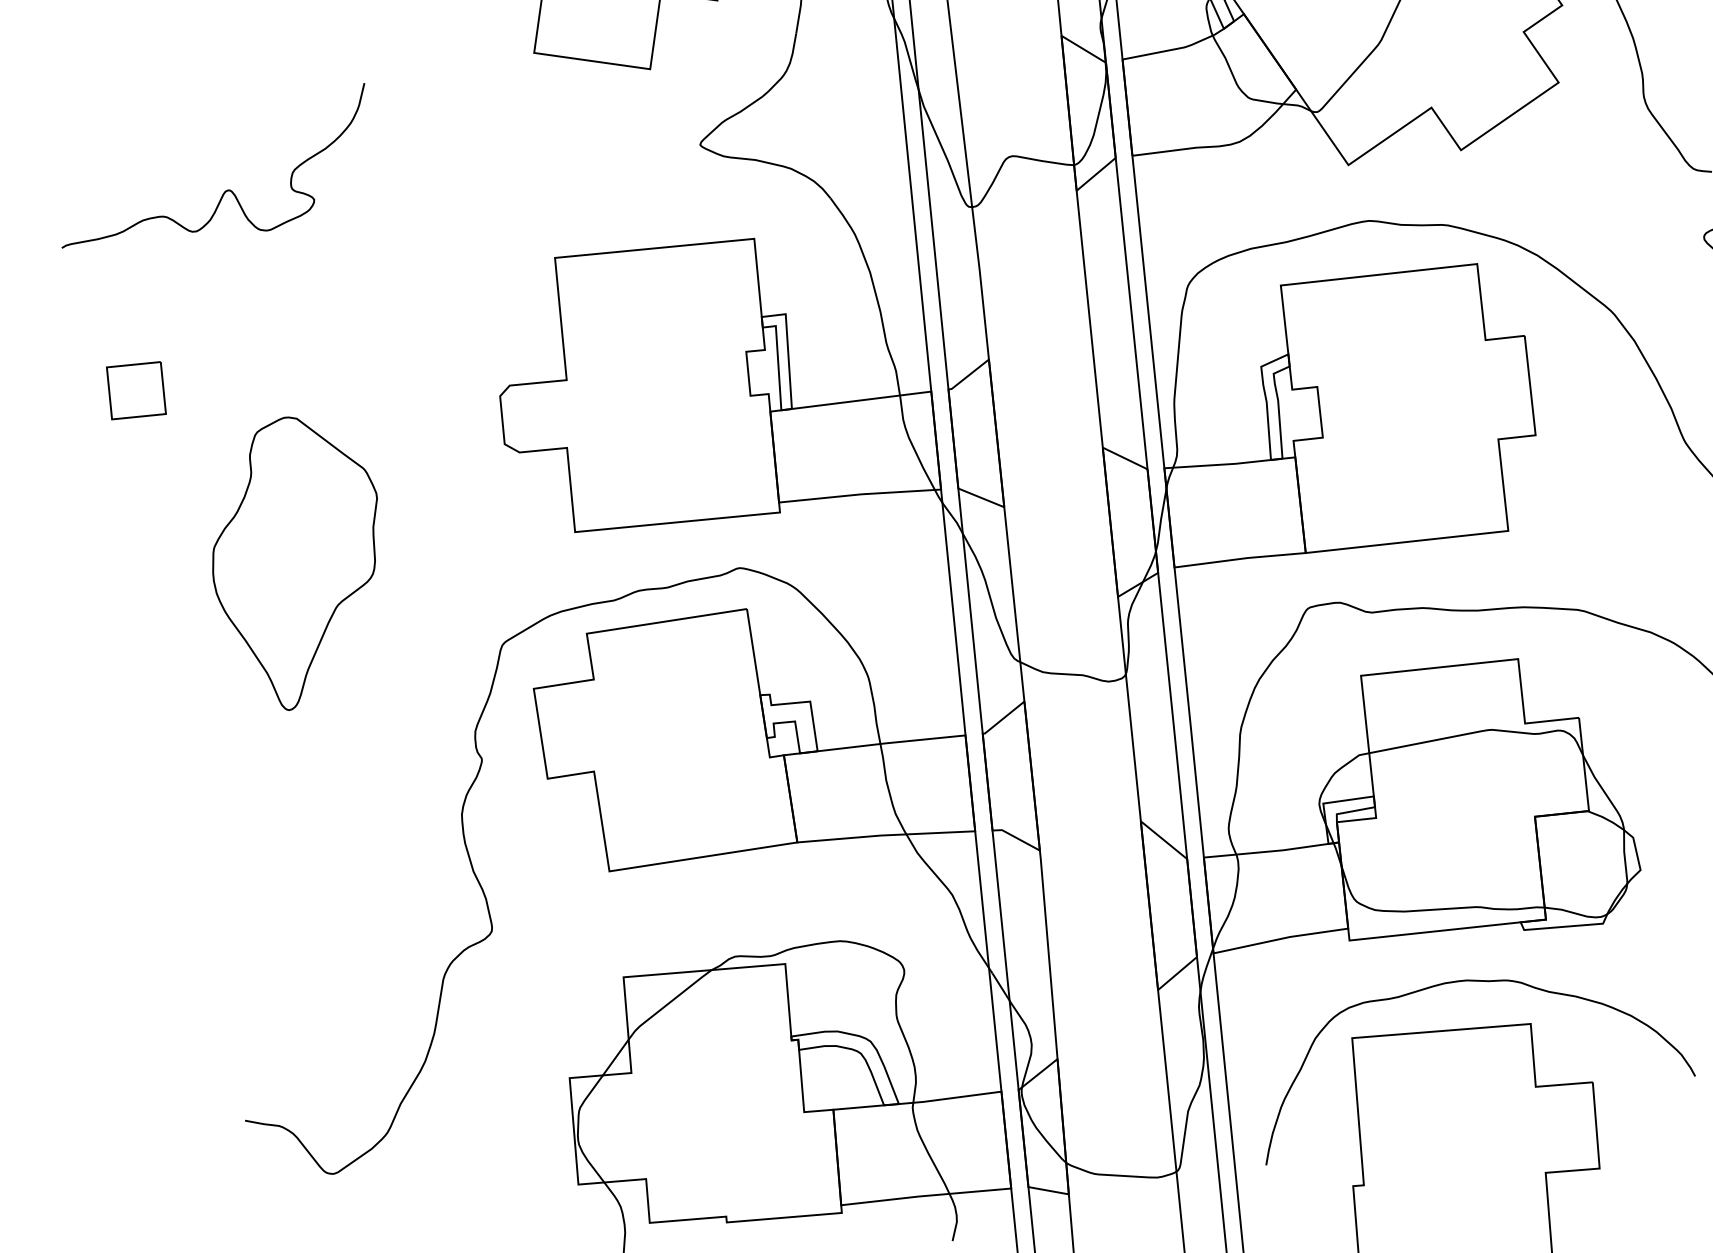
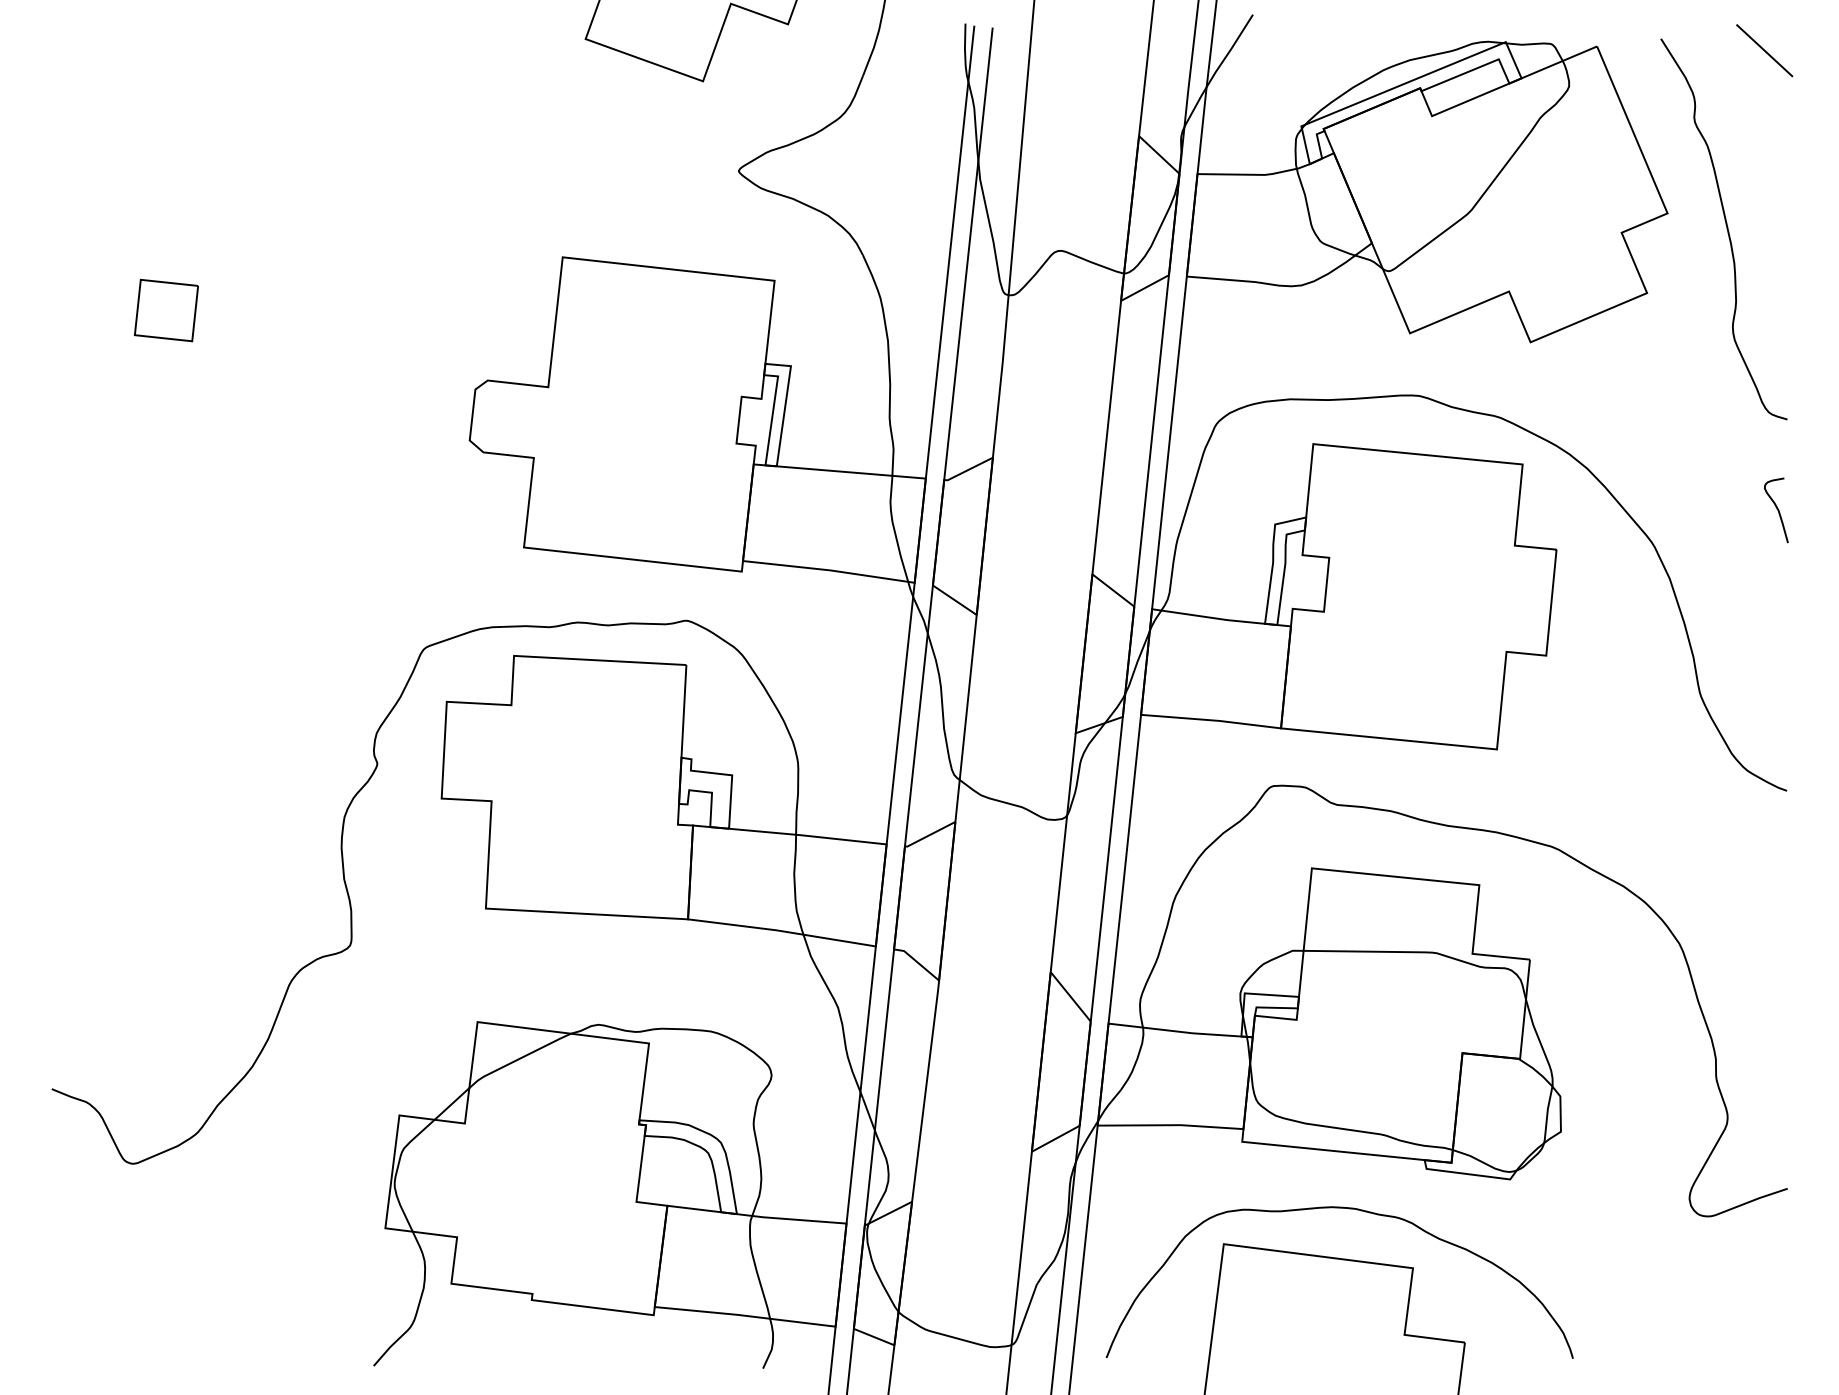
curve: (225, 190) -> (233, 115), removed
part: (136, 390) -> (166, 310), moved
part: (299, 560) -> (230, 517), removed

